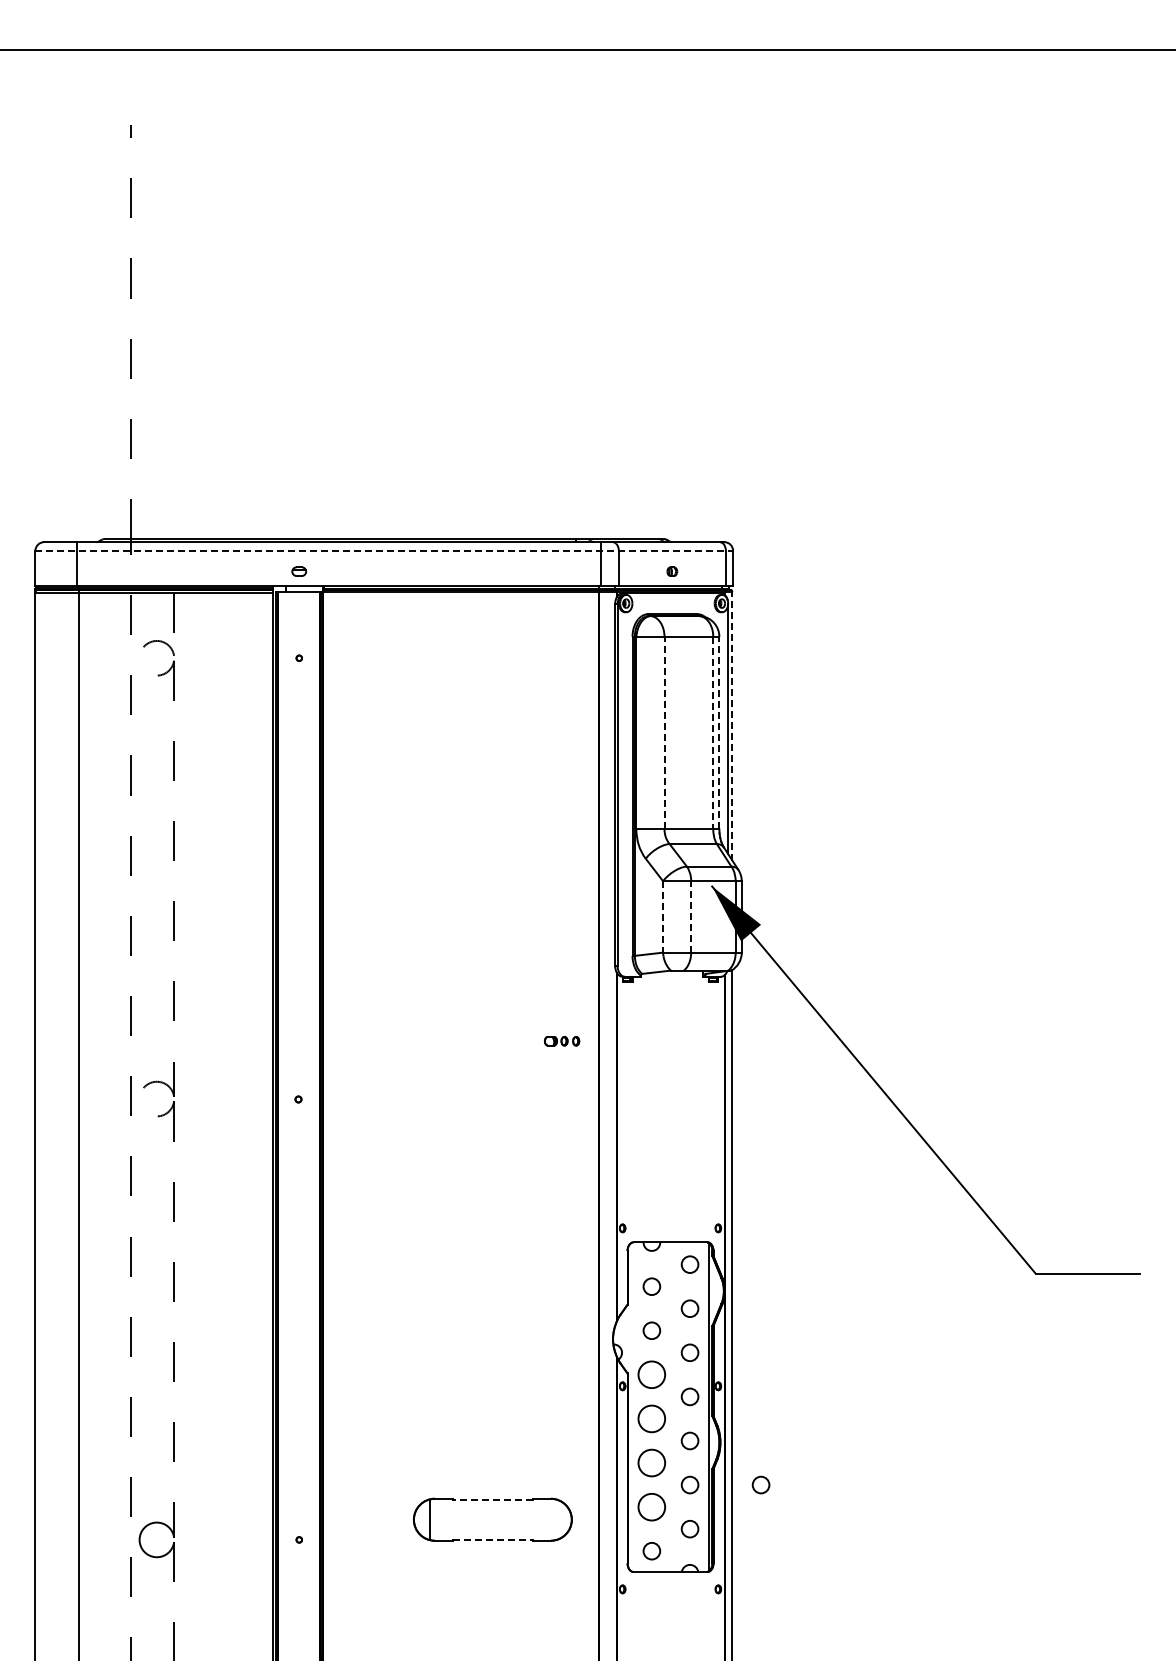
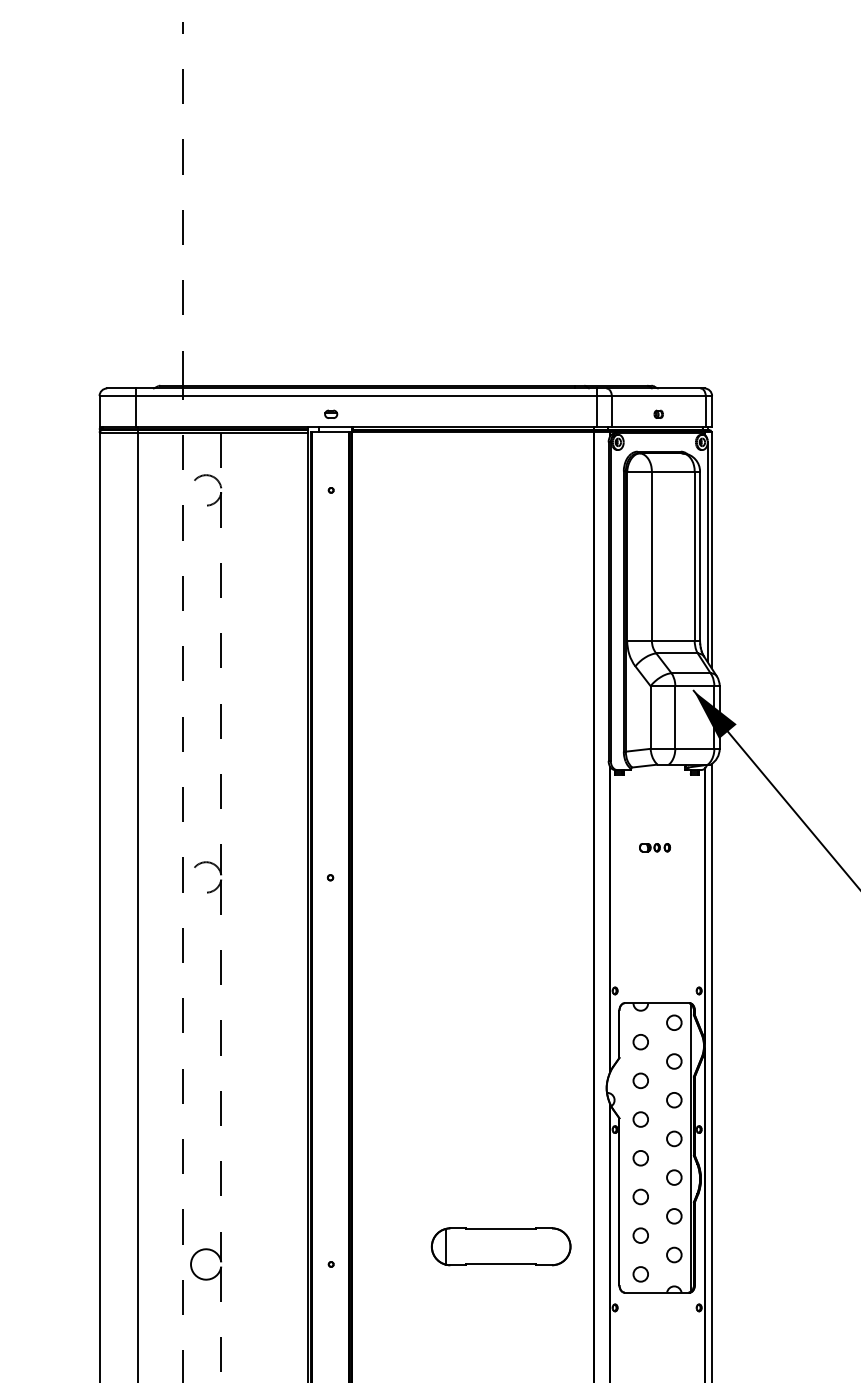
line: (384, 550) -> (406, 395), dashed -> solid
line: (732, 725) -> (711, 549), dashed -> solid
line: (664, 732) -> (651, 555), dashed -> solid
line: (719, 732) -> (700, 555), dashed -> solid
line: (713, 733) -> (694, 556), dashed -> solid
line: (663, 916) -> (651, 717), dashed -> solid
line: (691, 916) -> (675, 717), dashed -> solid
part: (562, 1041) -> (655, 847), moved
circle: (651, 1374) -> (640, 1119), size x0.62
circle: (651, 1418) -> (640, 1157), size x0.62
circle: (651, 1462) -> (640, 1196), size x0.62
circle: (760, 1484) -> (736, 1215), removed
line: (492, 1499) -> (500, 1228), dashed -> solid
circle: (651, 1506) -> (640, 1235), size x0.62
line: (492, 1539) -> (500, 1264), dashed -> solid

